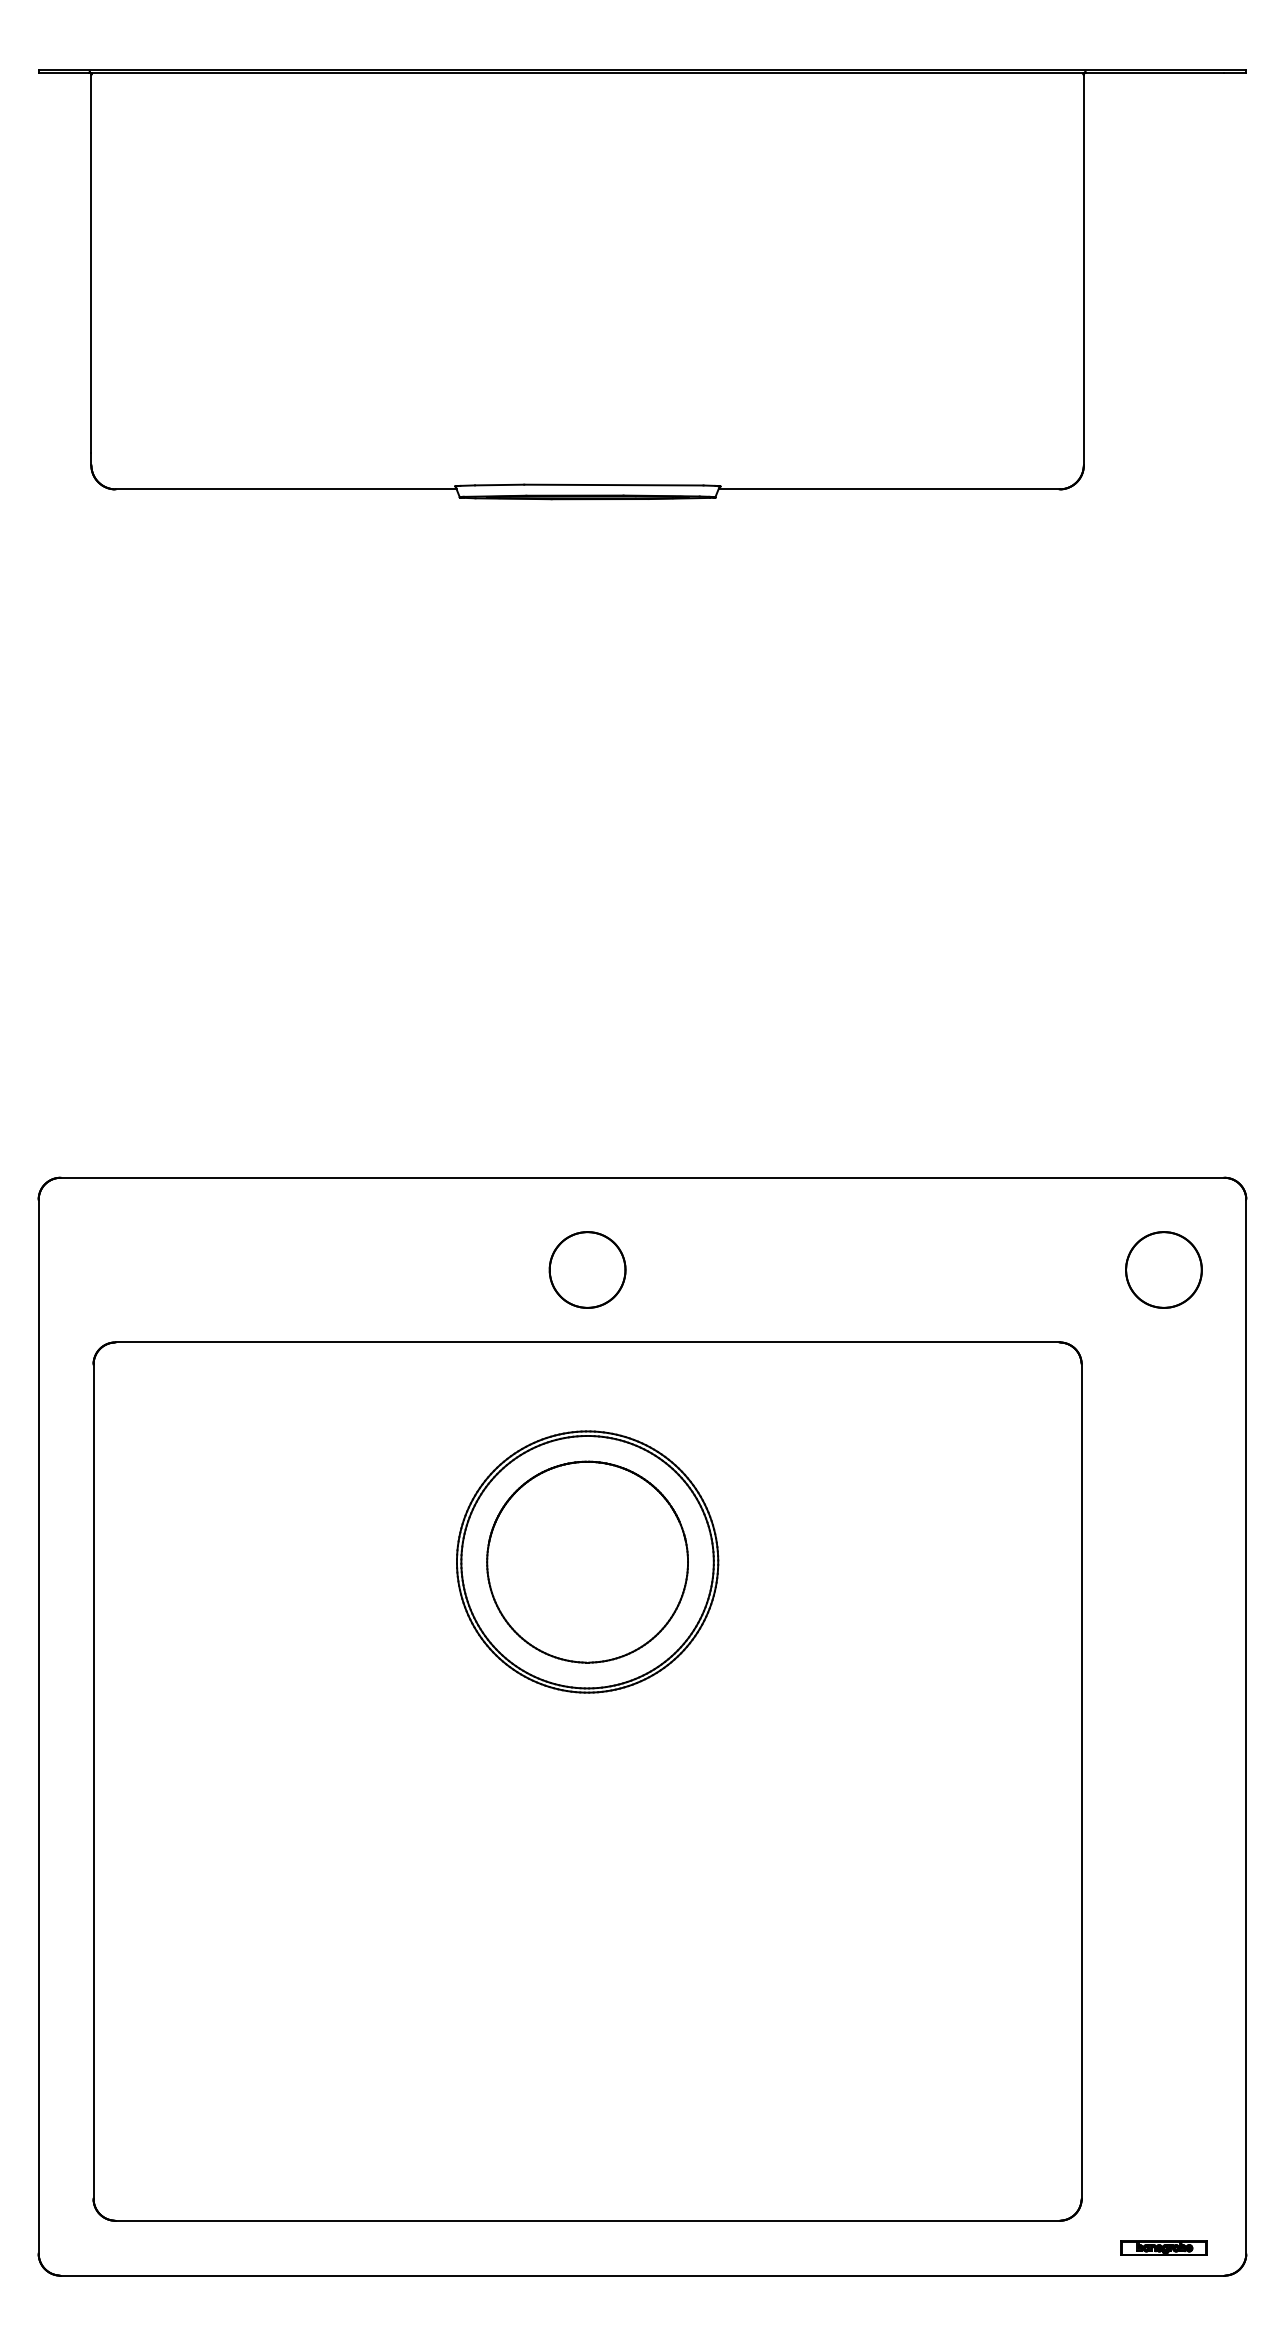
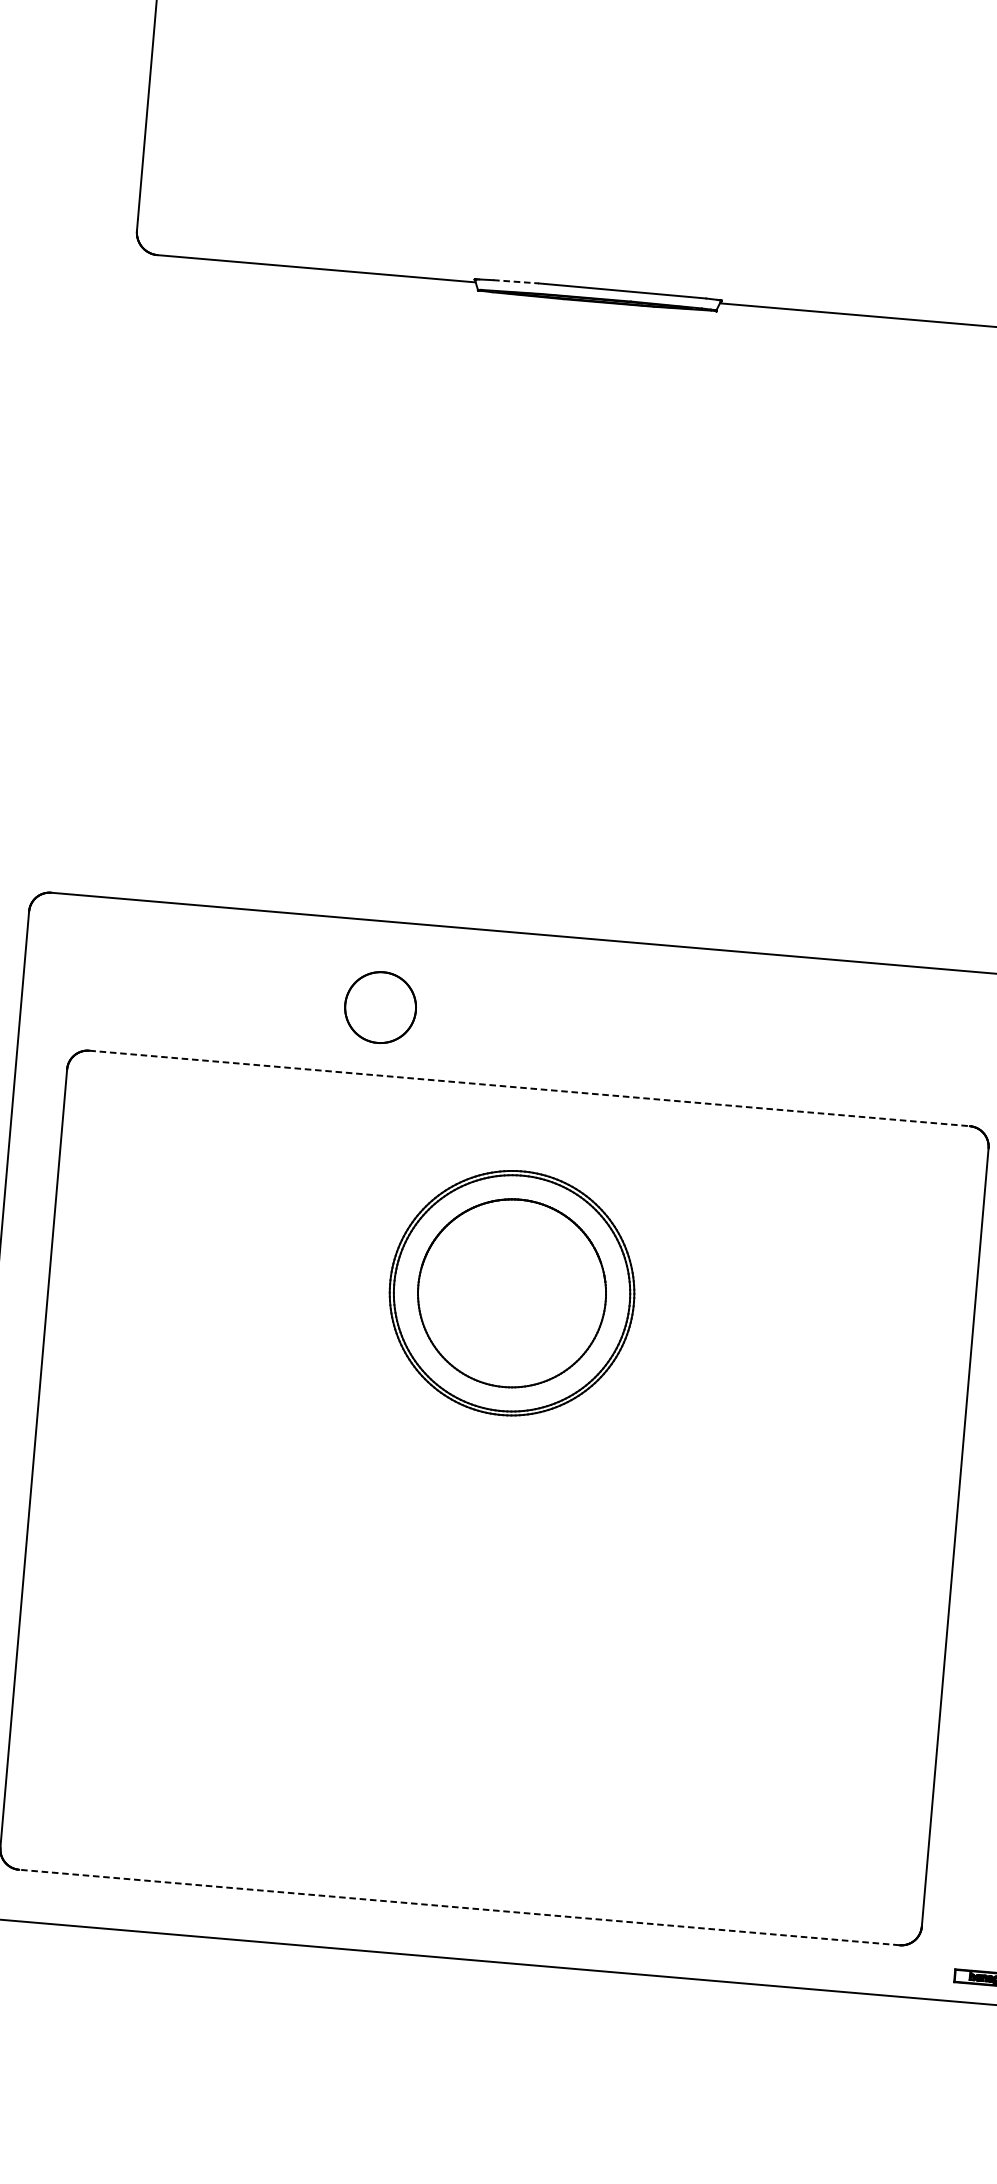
line: (499, 485) -> (515, 282), solid -> dashed
part: (587, 1269) -> (380, 1007), moved
line: (588, 1342) -> (530, 1088), solid -> dashed
line: (587, 2220) -> (459, 1907), solid -> dashed

